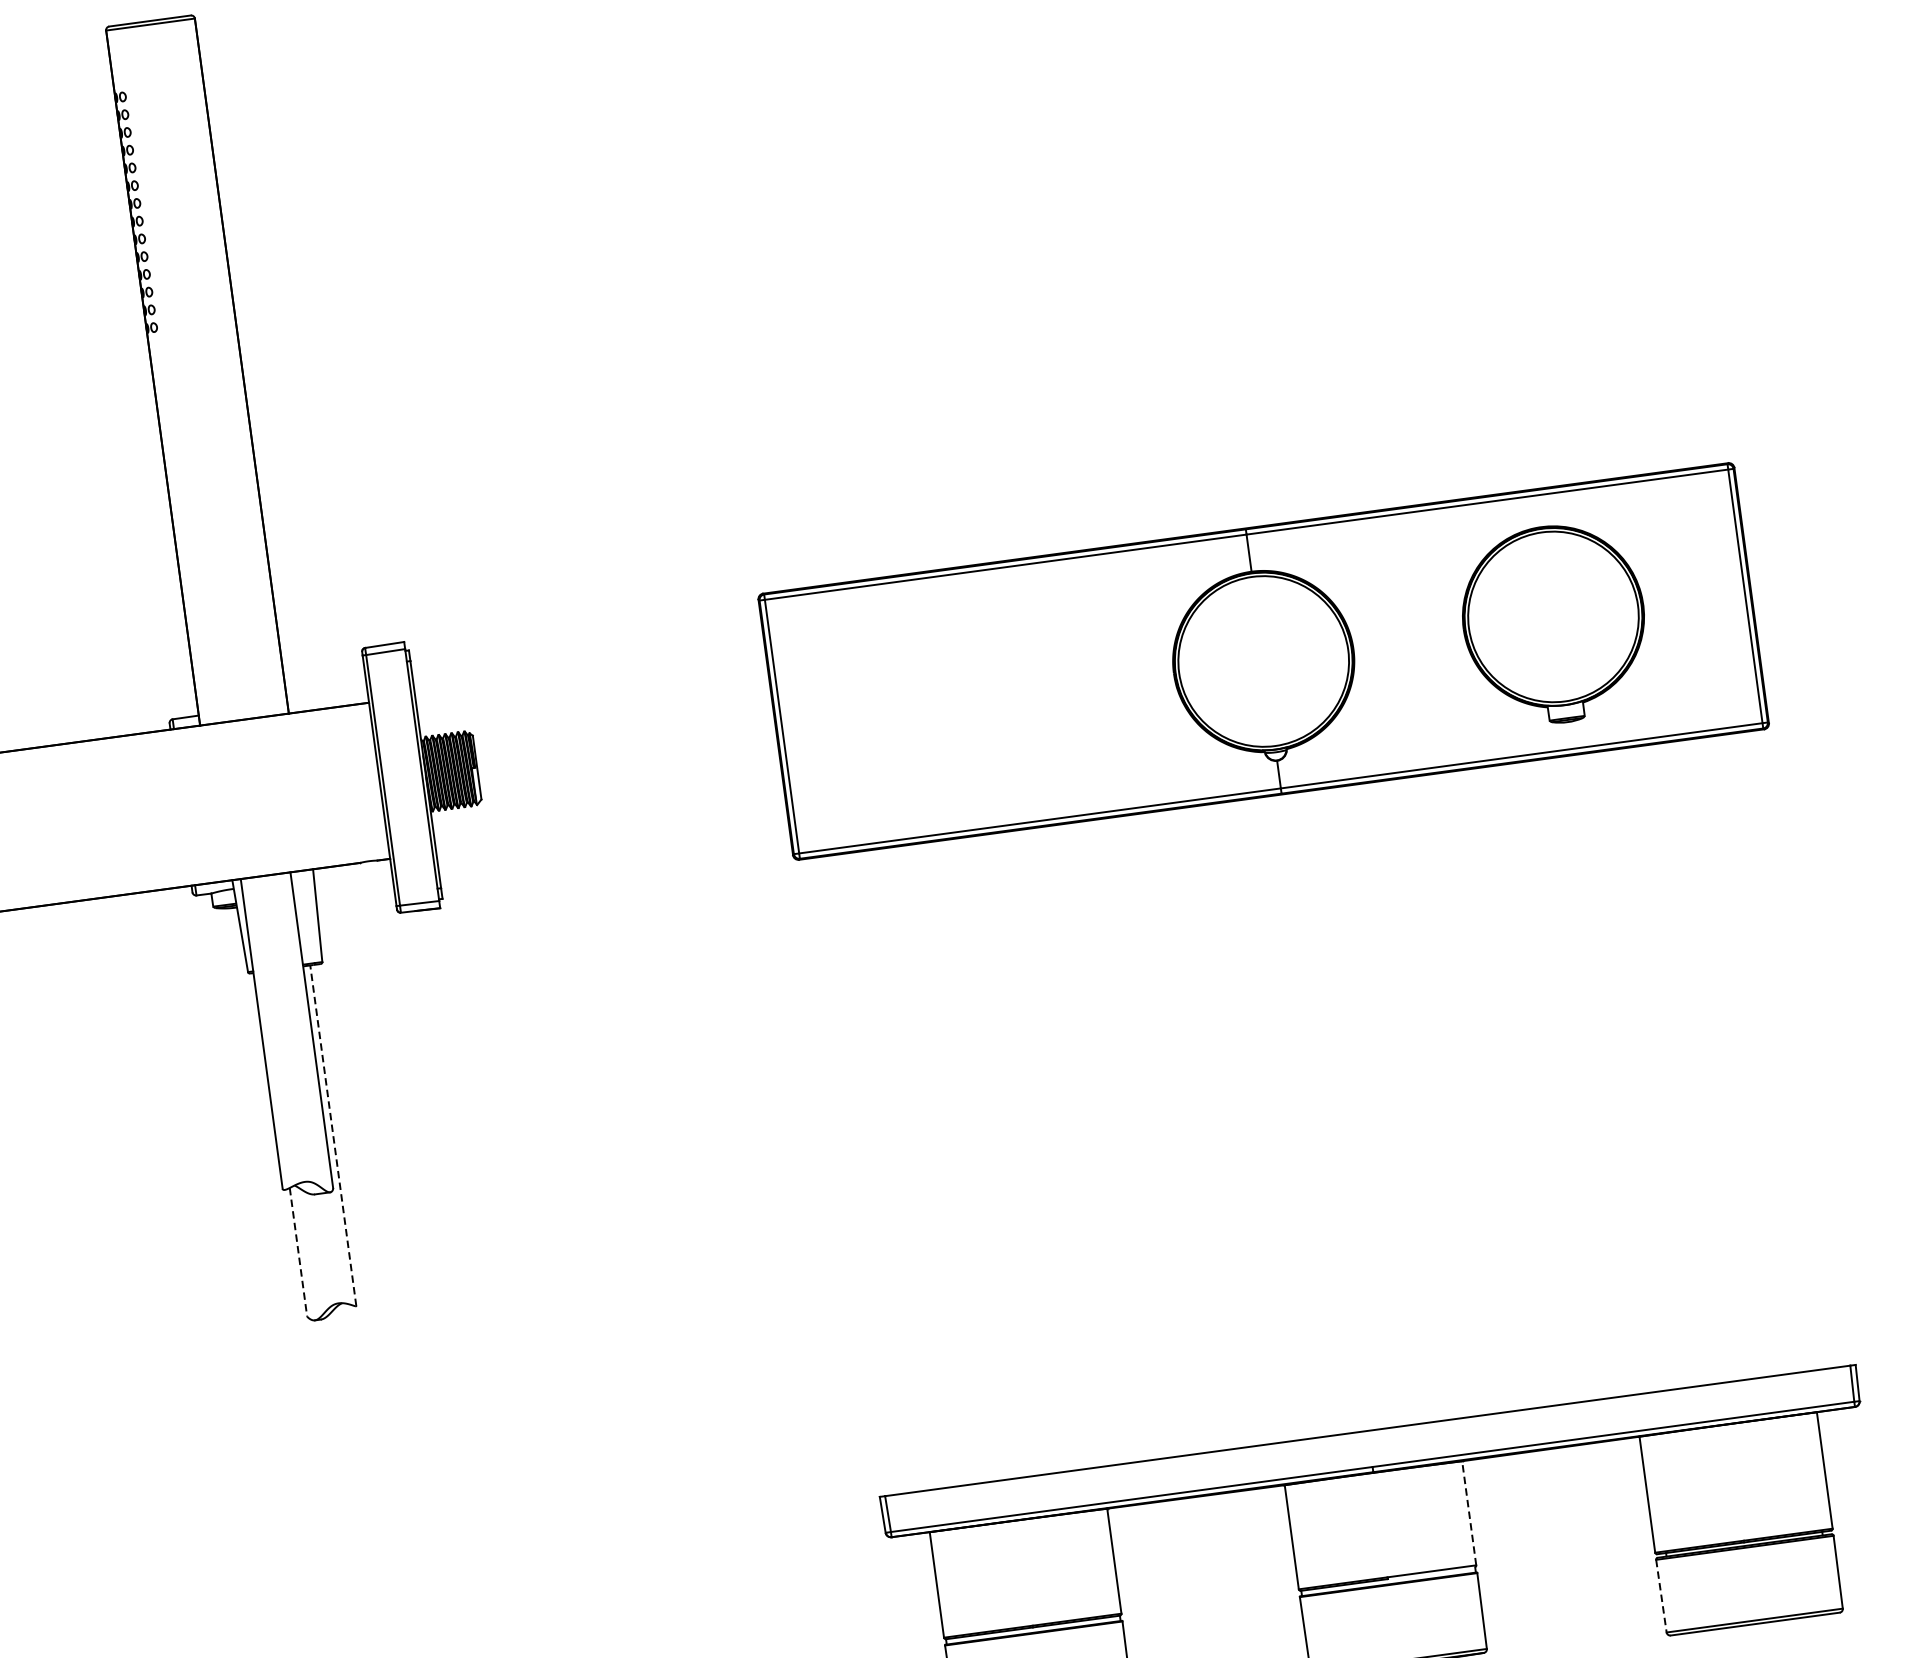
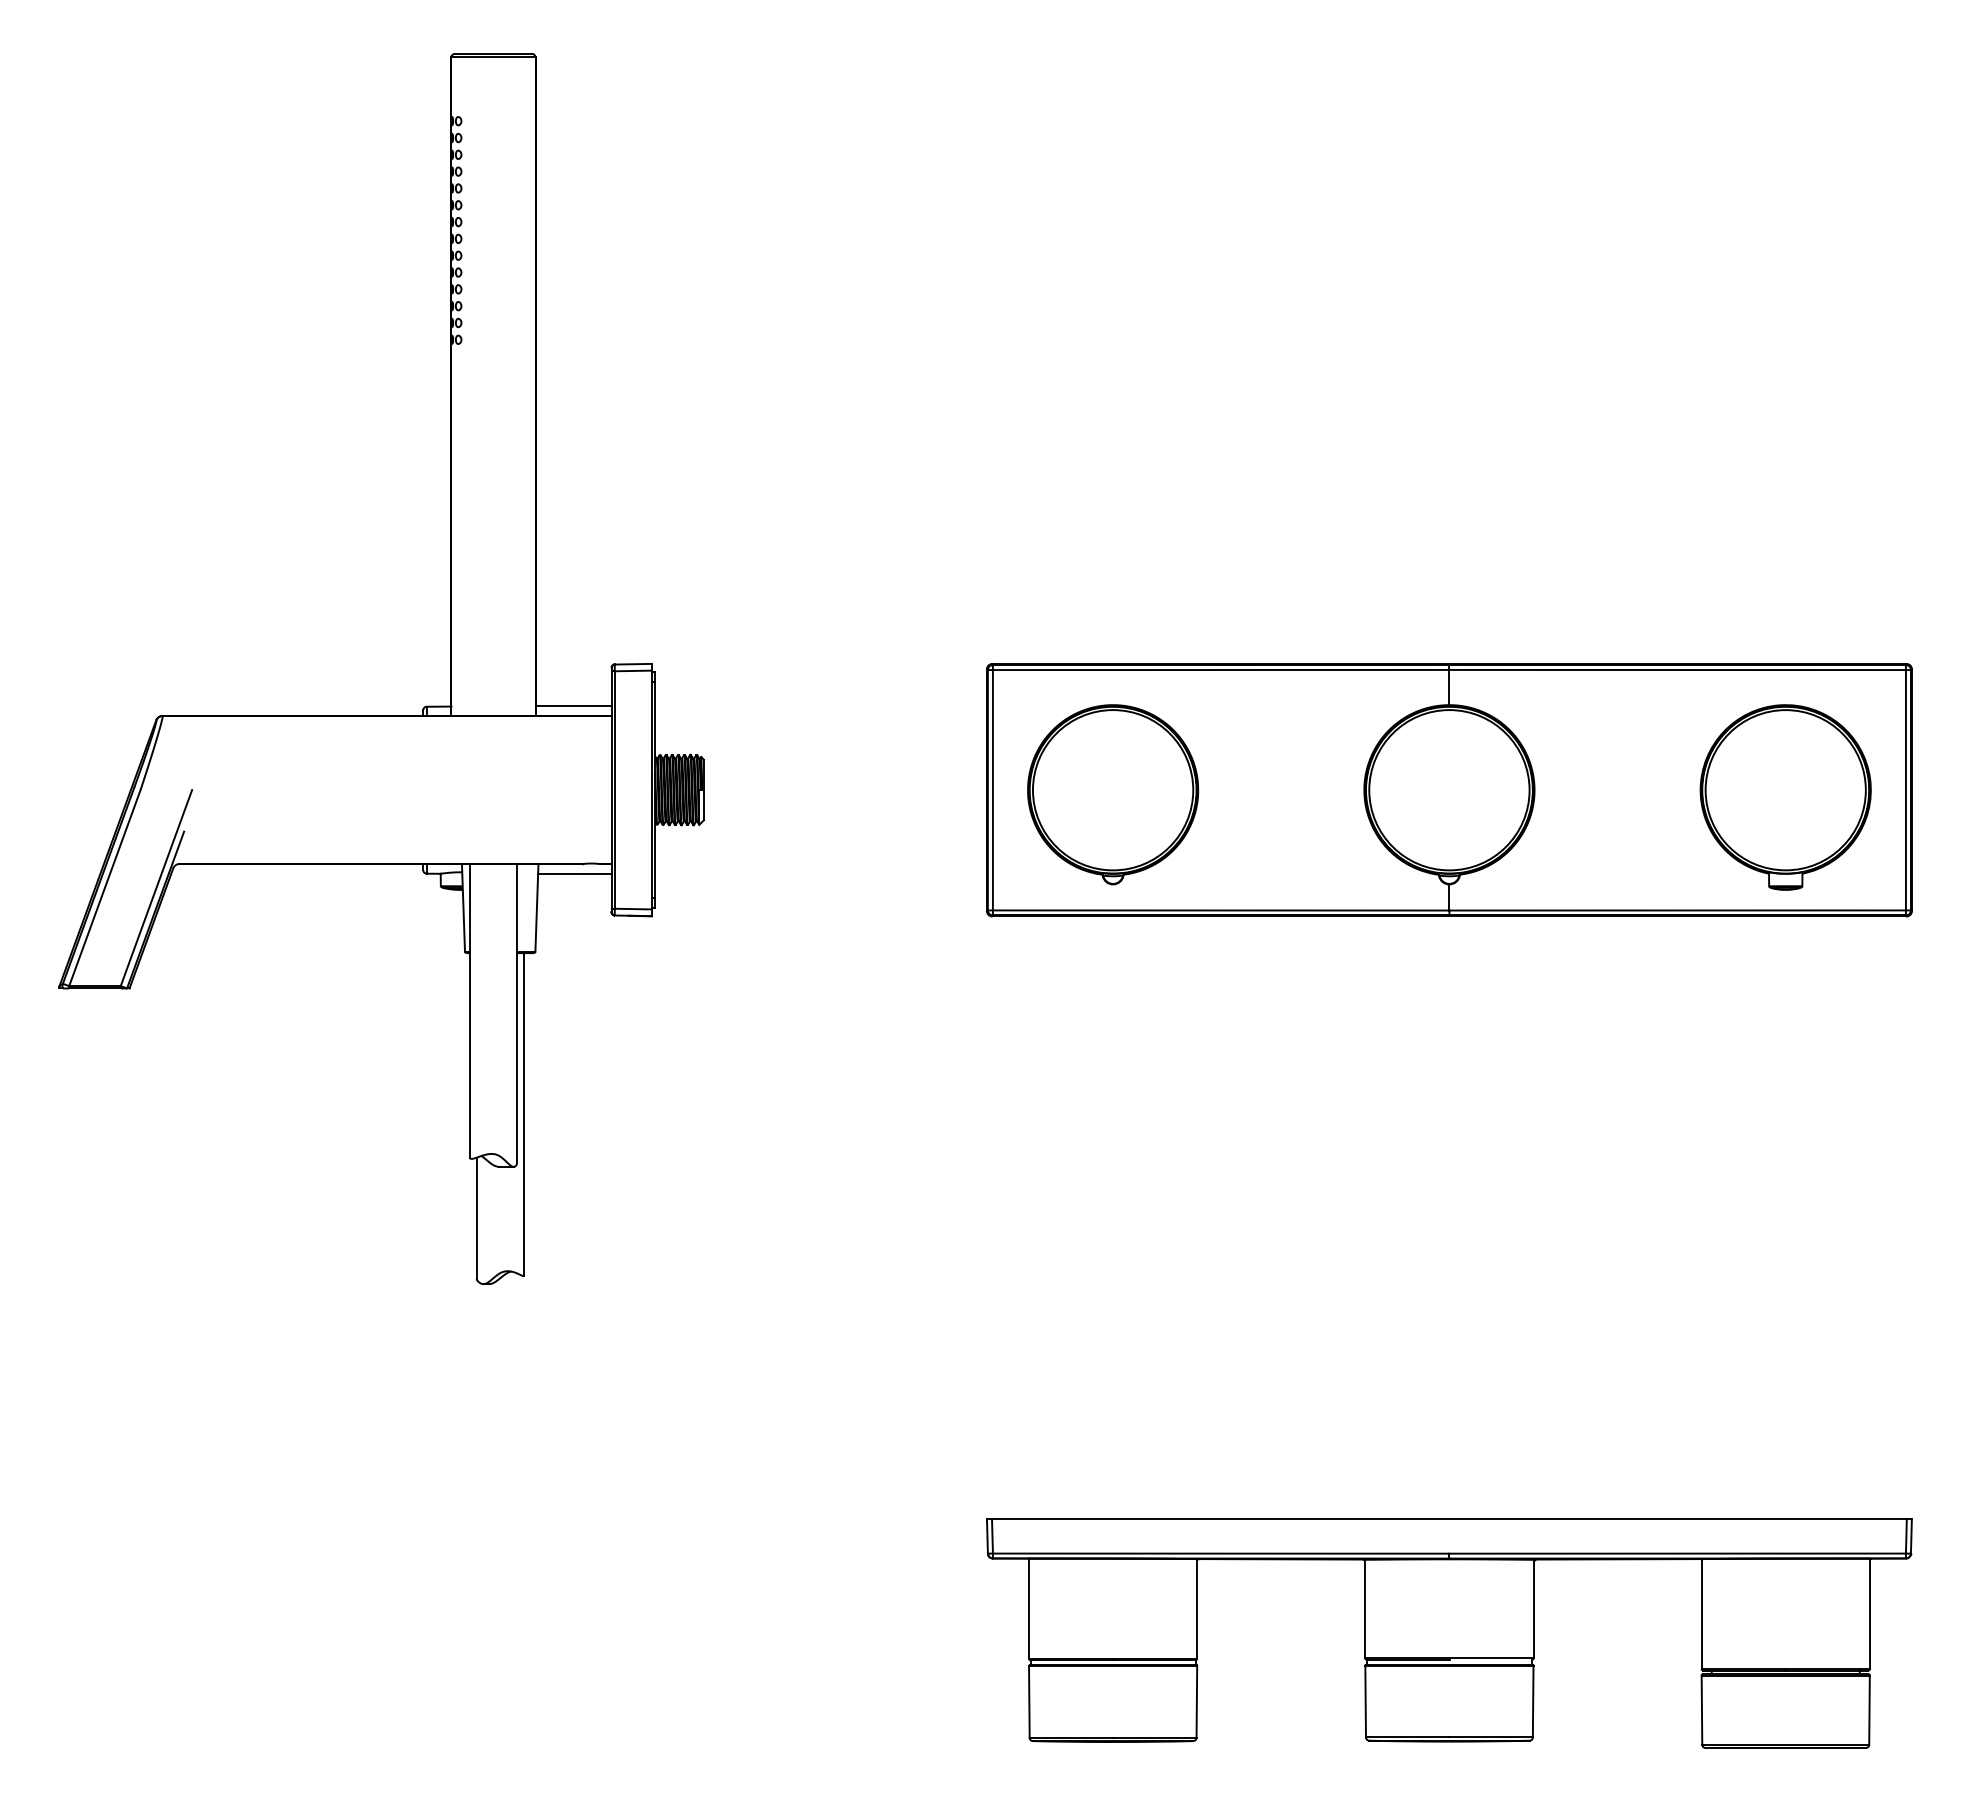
part: (1554, 624) -> (1785, 797), moved
line: (327, 698) -> (573, 706), added
part: (909, 713) -> (1113, 794), added
line: (352, 875) -> (574, 874), added
line: (333, 1135) -> (523, 1114), dashed -> solid
line: (298, 1252) -> (476, 1218), dashed -> solid
line: (1469, 1512) -> (1533, 1608), dashed -> solid
line: (1660, 1596) -> (1701, 1710), dashed -> solid

